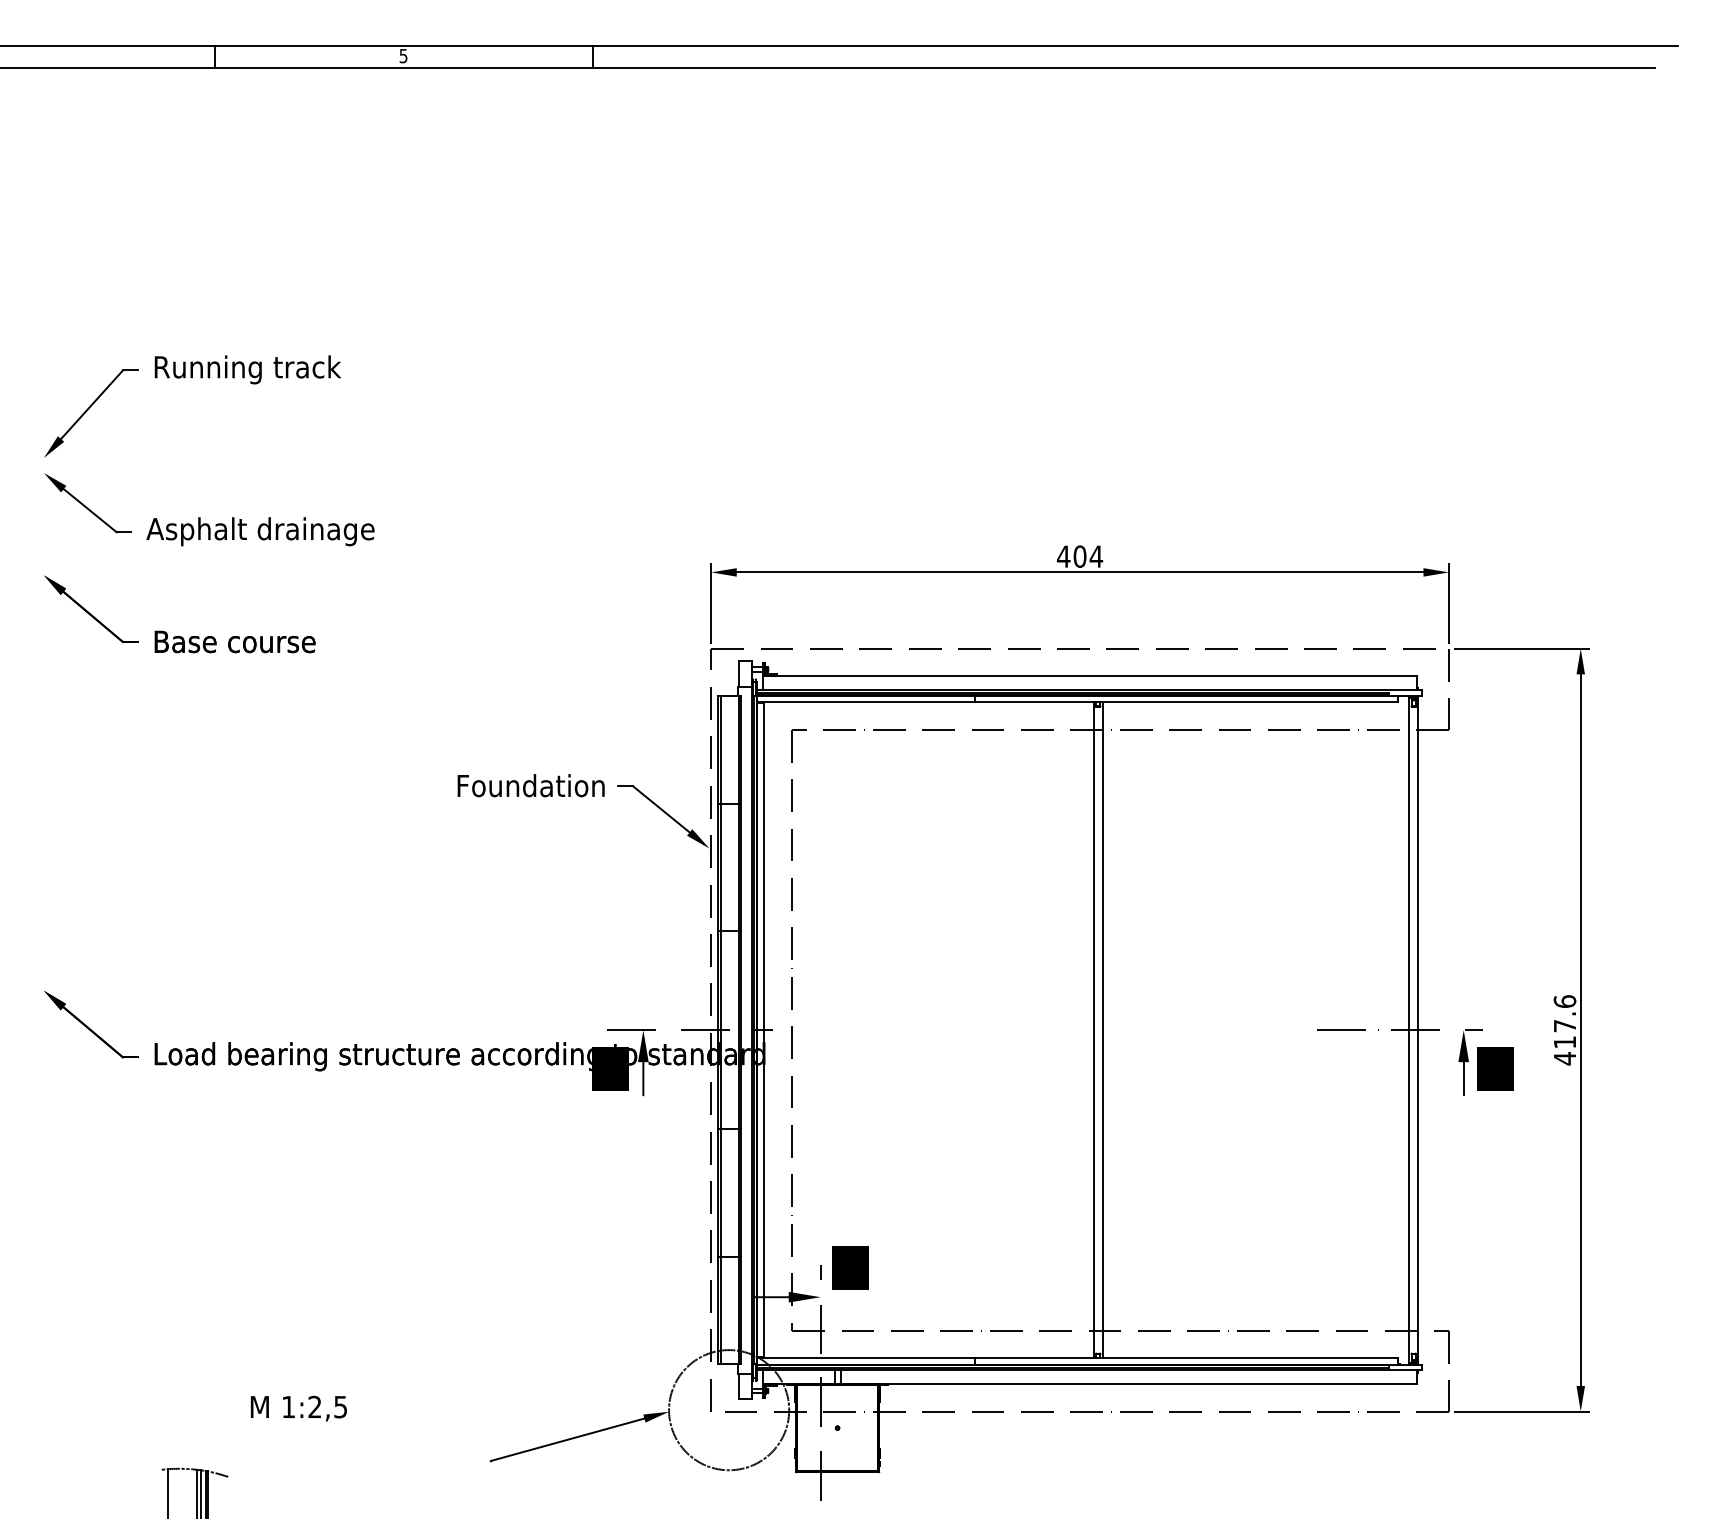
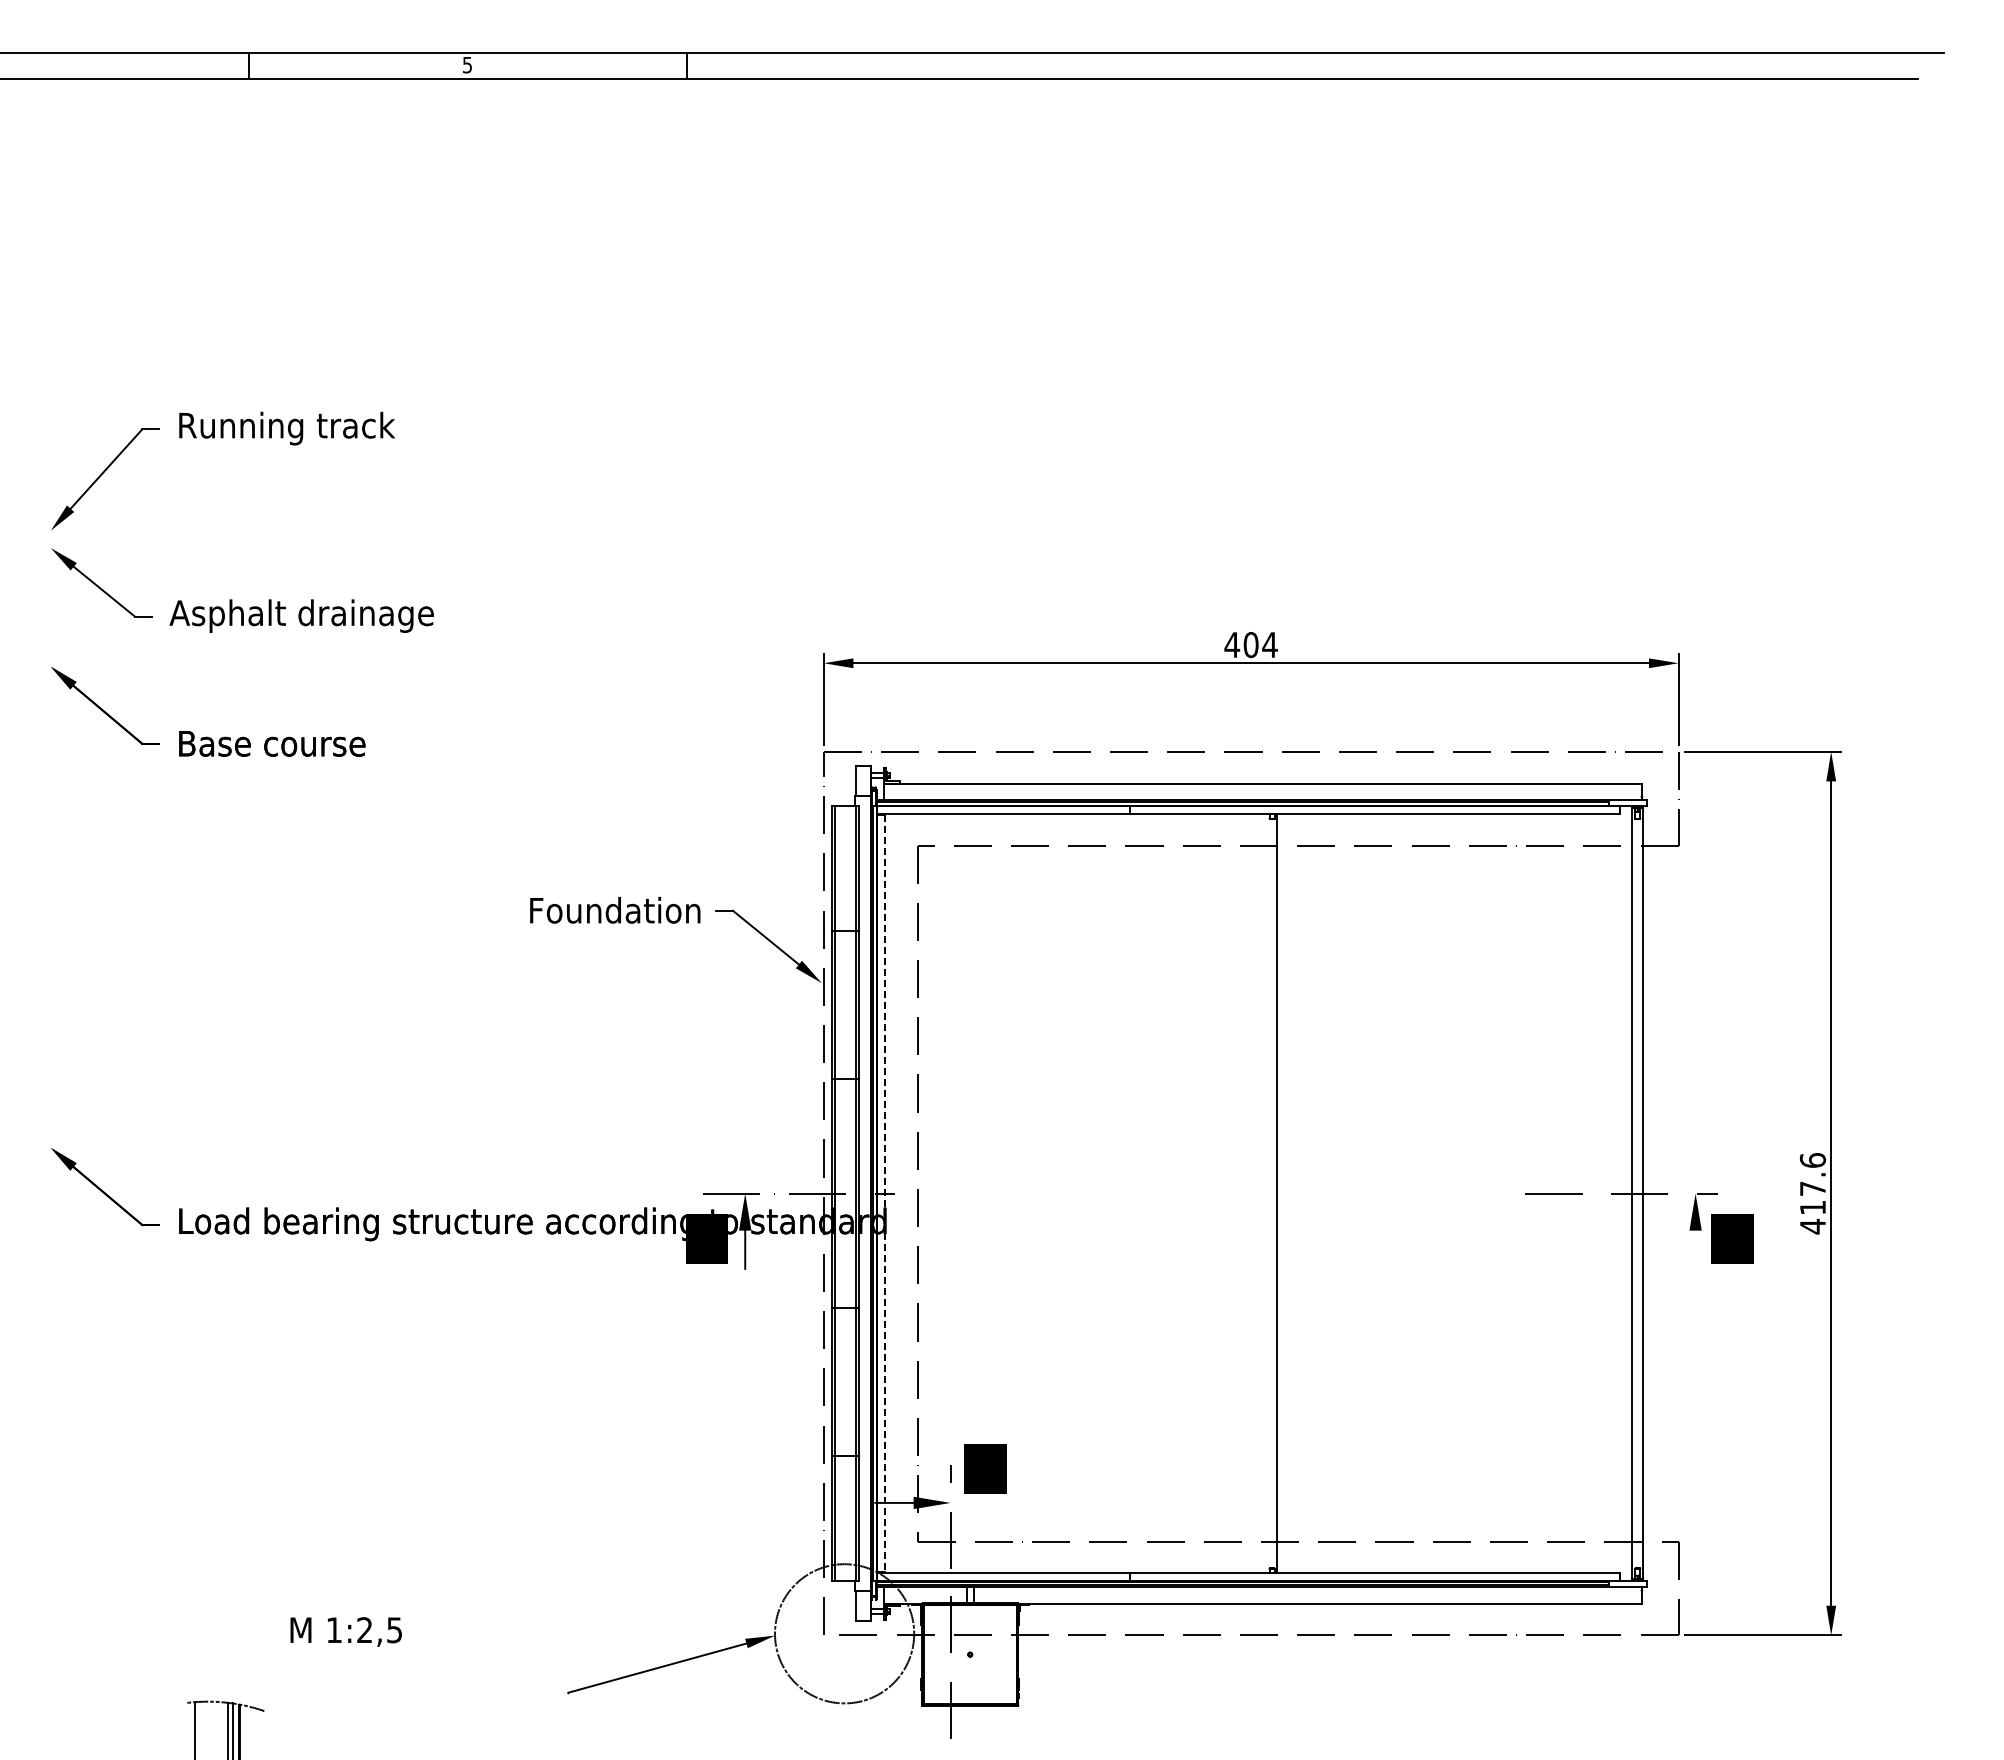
line: (763, 1030) -> (884, 1193), solid -> dashed
line: (1093, 1030) -> (1266, 1193), removed
line: (1463, 1078) -> (1695, 1249), removed

